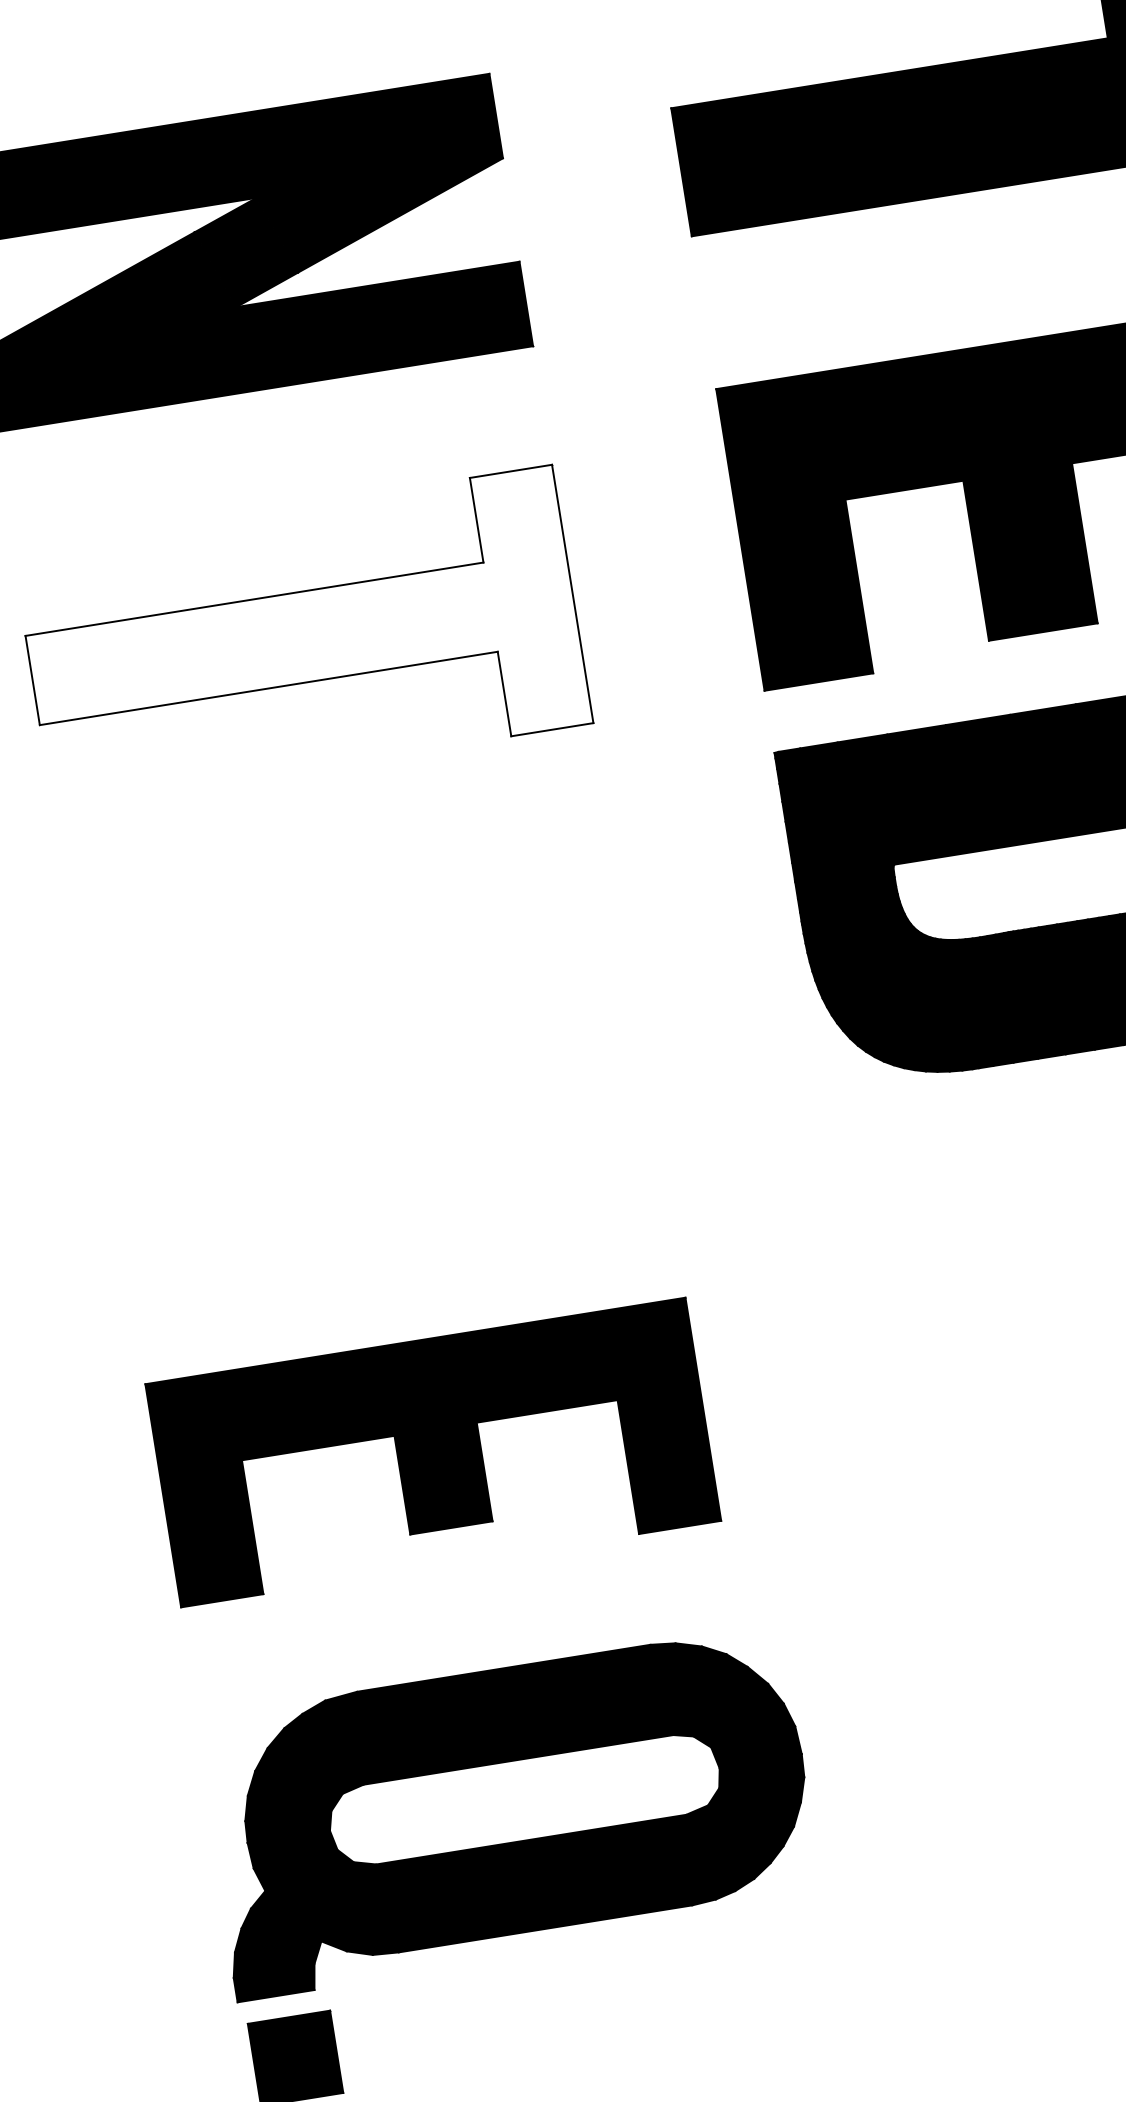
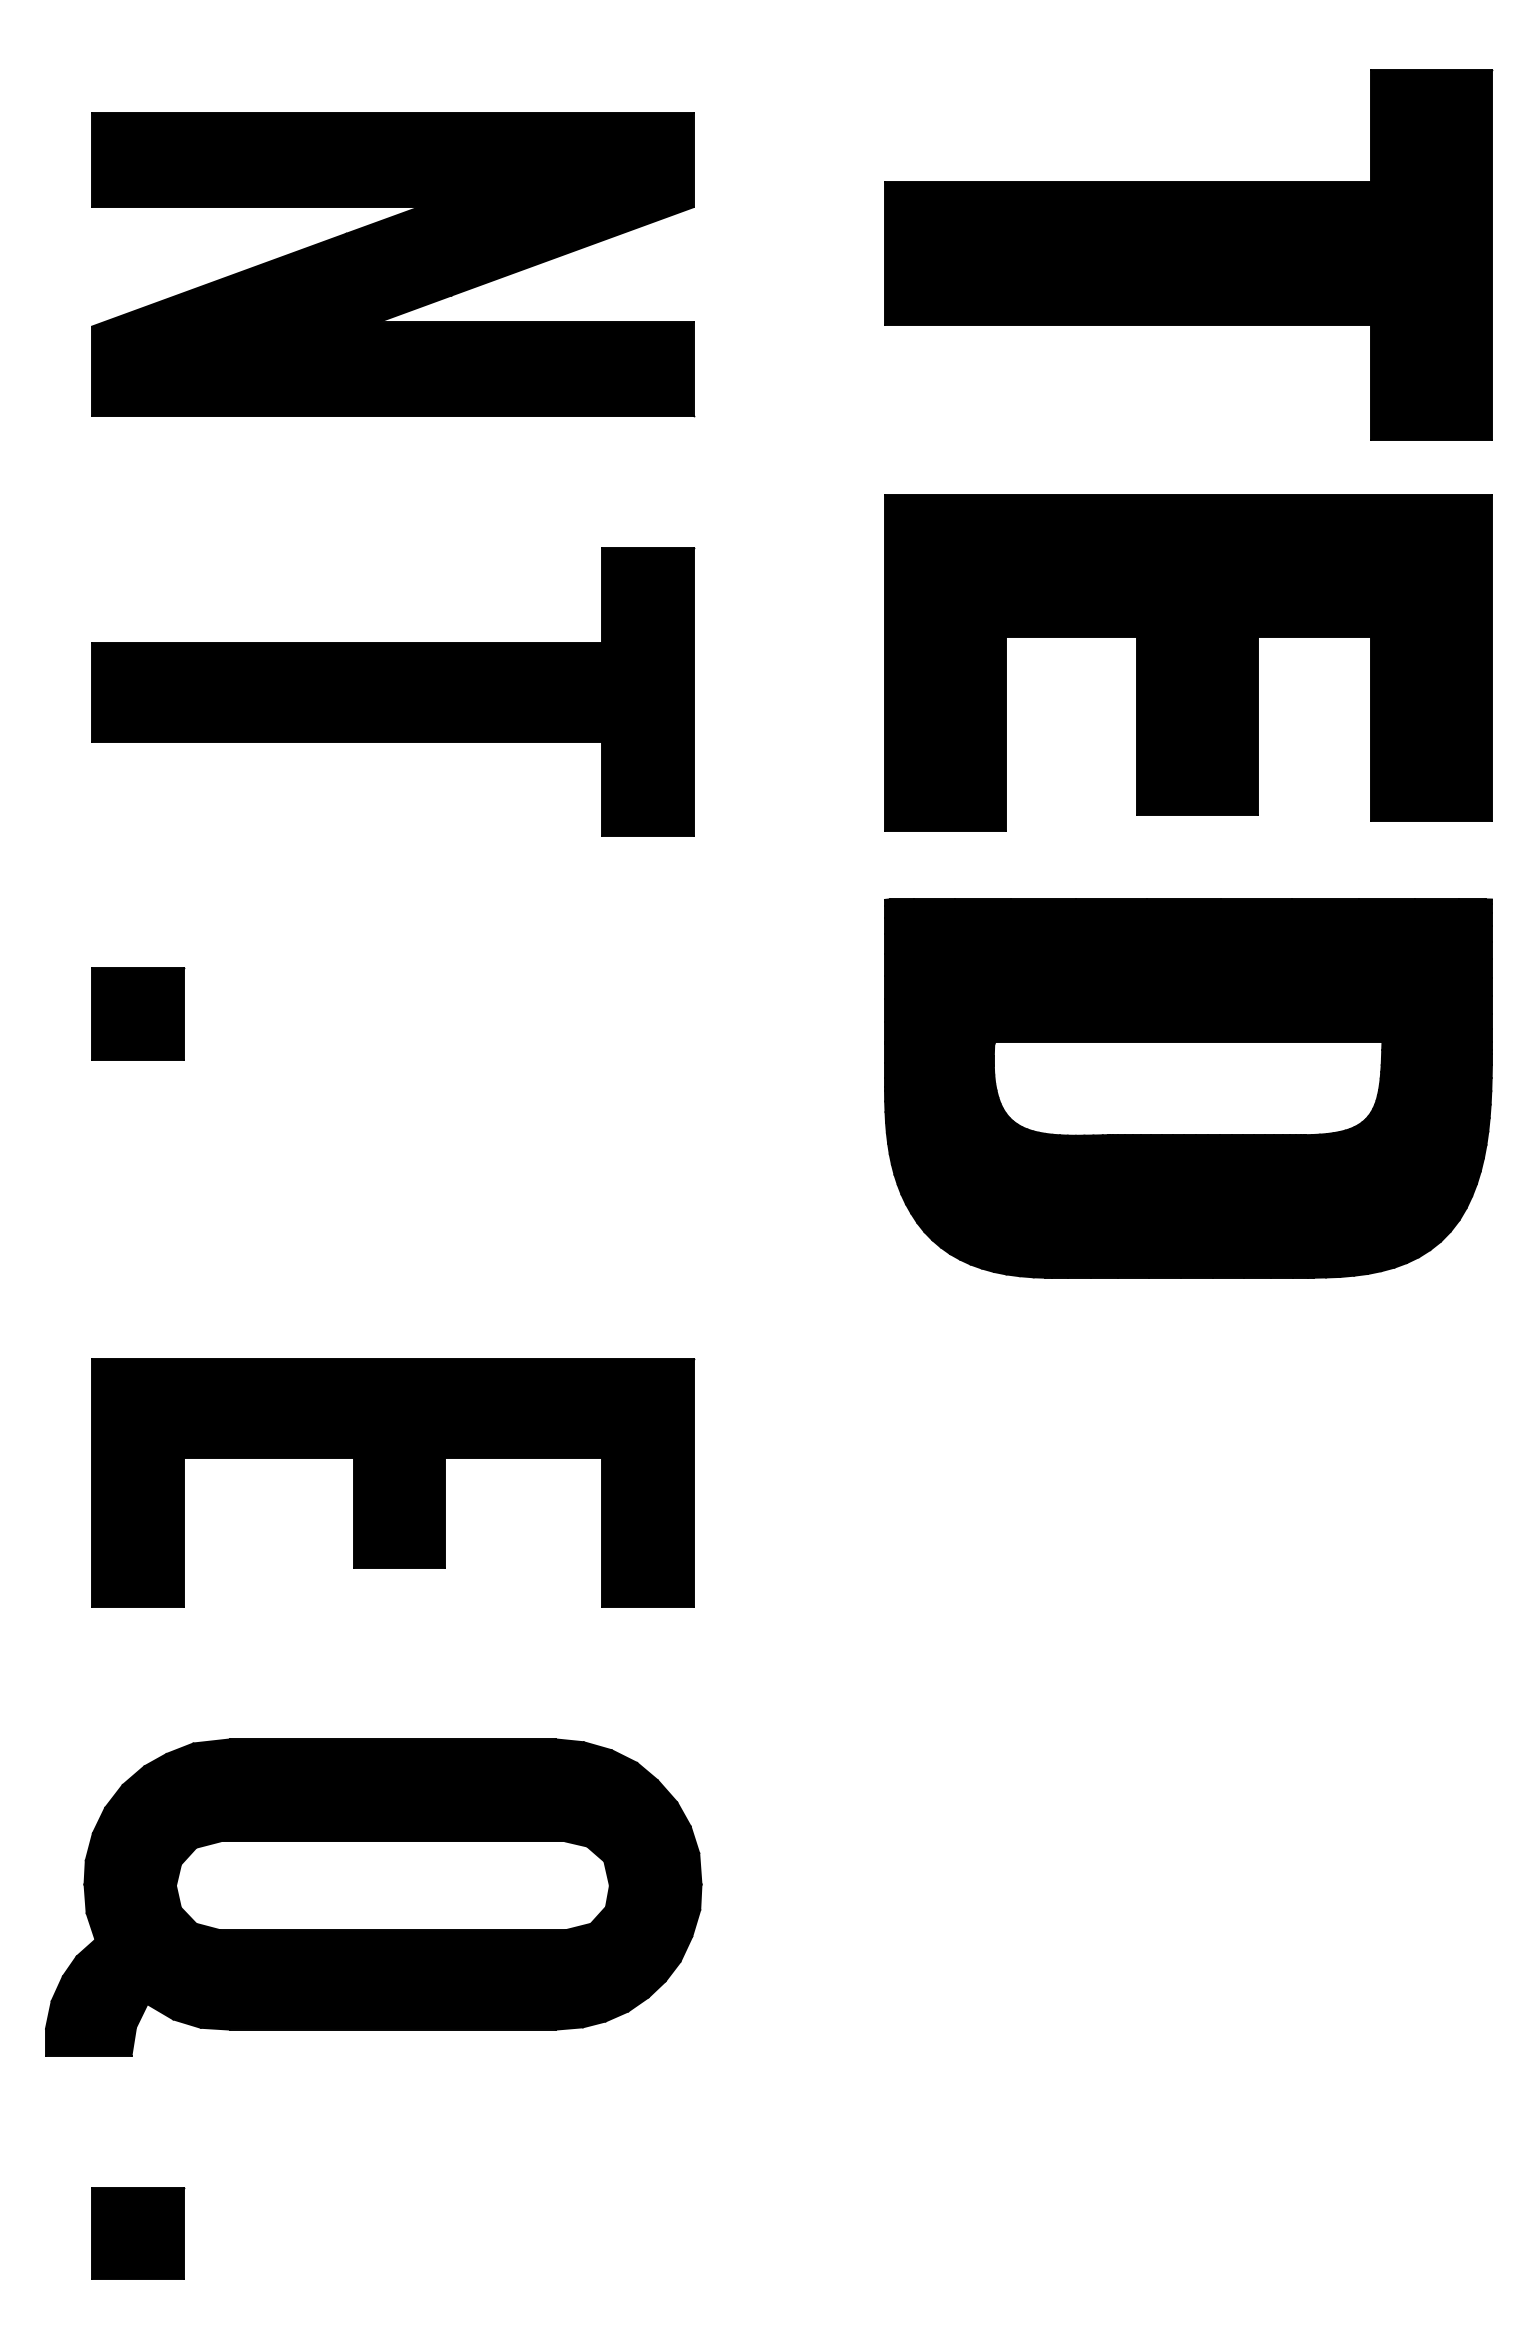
fill: (302, 637) -> (392, 692), added
part: (120, 962) -> (138, 1013), added
part: (433, 1452) -> (393, 1482), moved
part: (509, 1813) -> (373, 1897), moved

